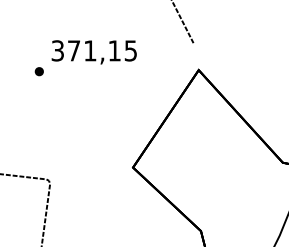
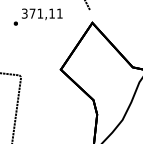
text: (130, 50) -> (59, 13), 371,15 -> 371,11

